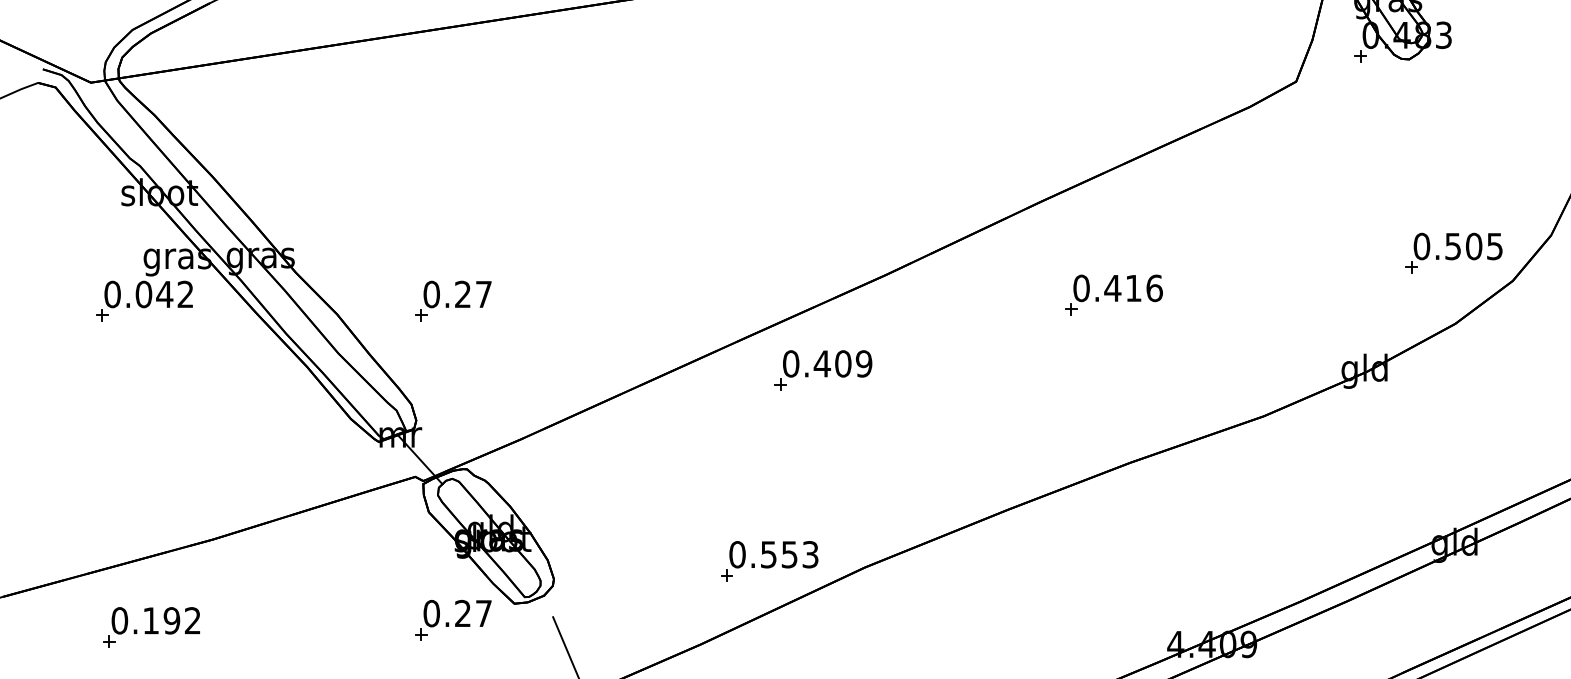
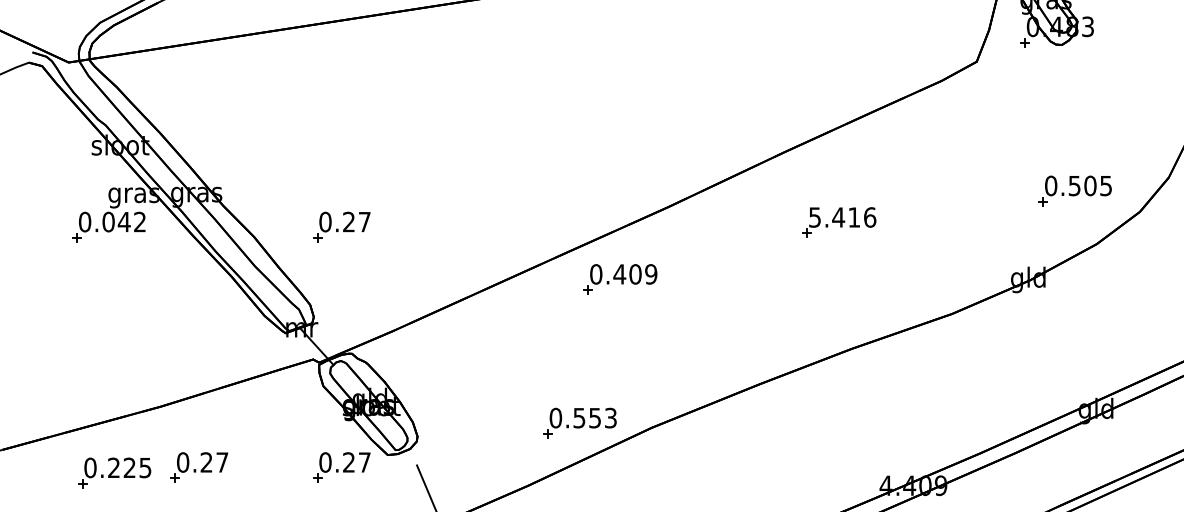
part: (1453, 252) -> (1074, 190), moved
text: (1081, 288) -> (815, 217), 0.416 -> 5.416
text: (171, 620) -> (129, 467), 0.192 -> 0.225
part: (264, 620) -> (199, 467), added

